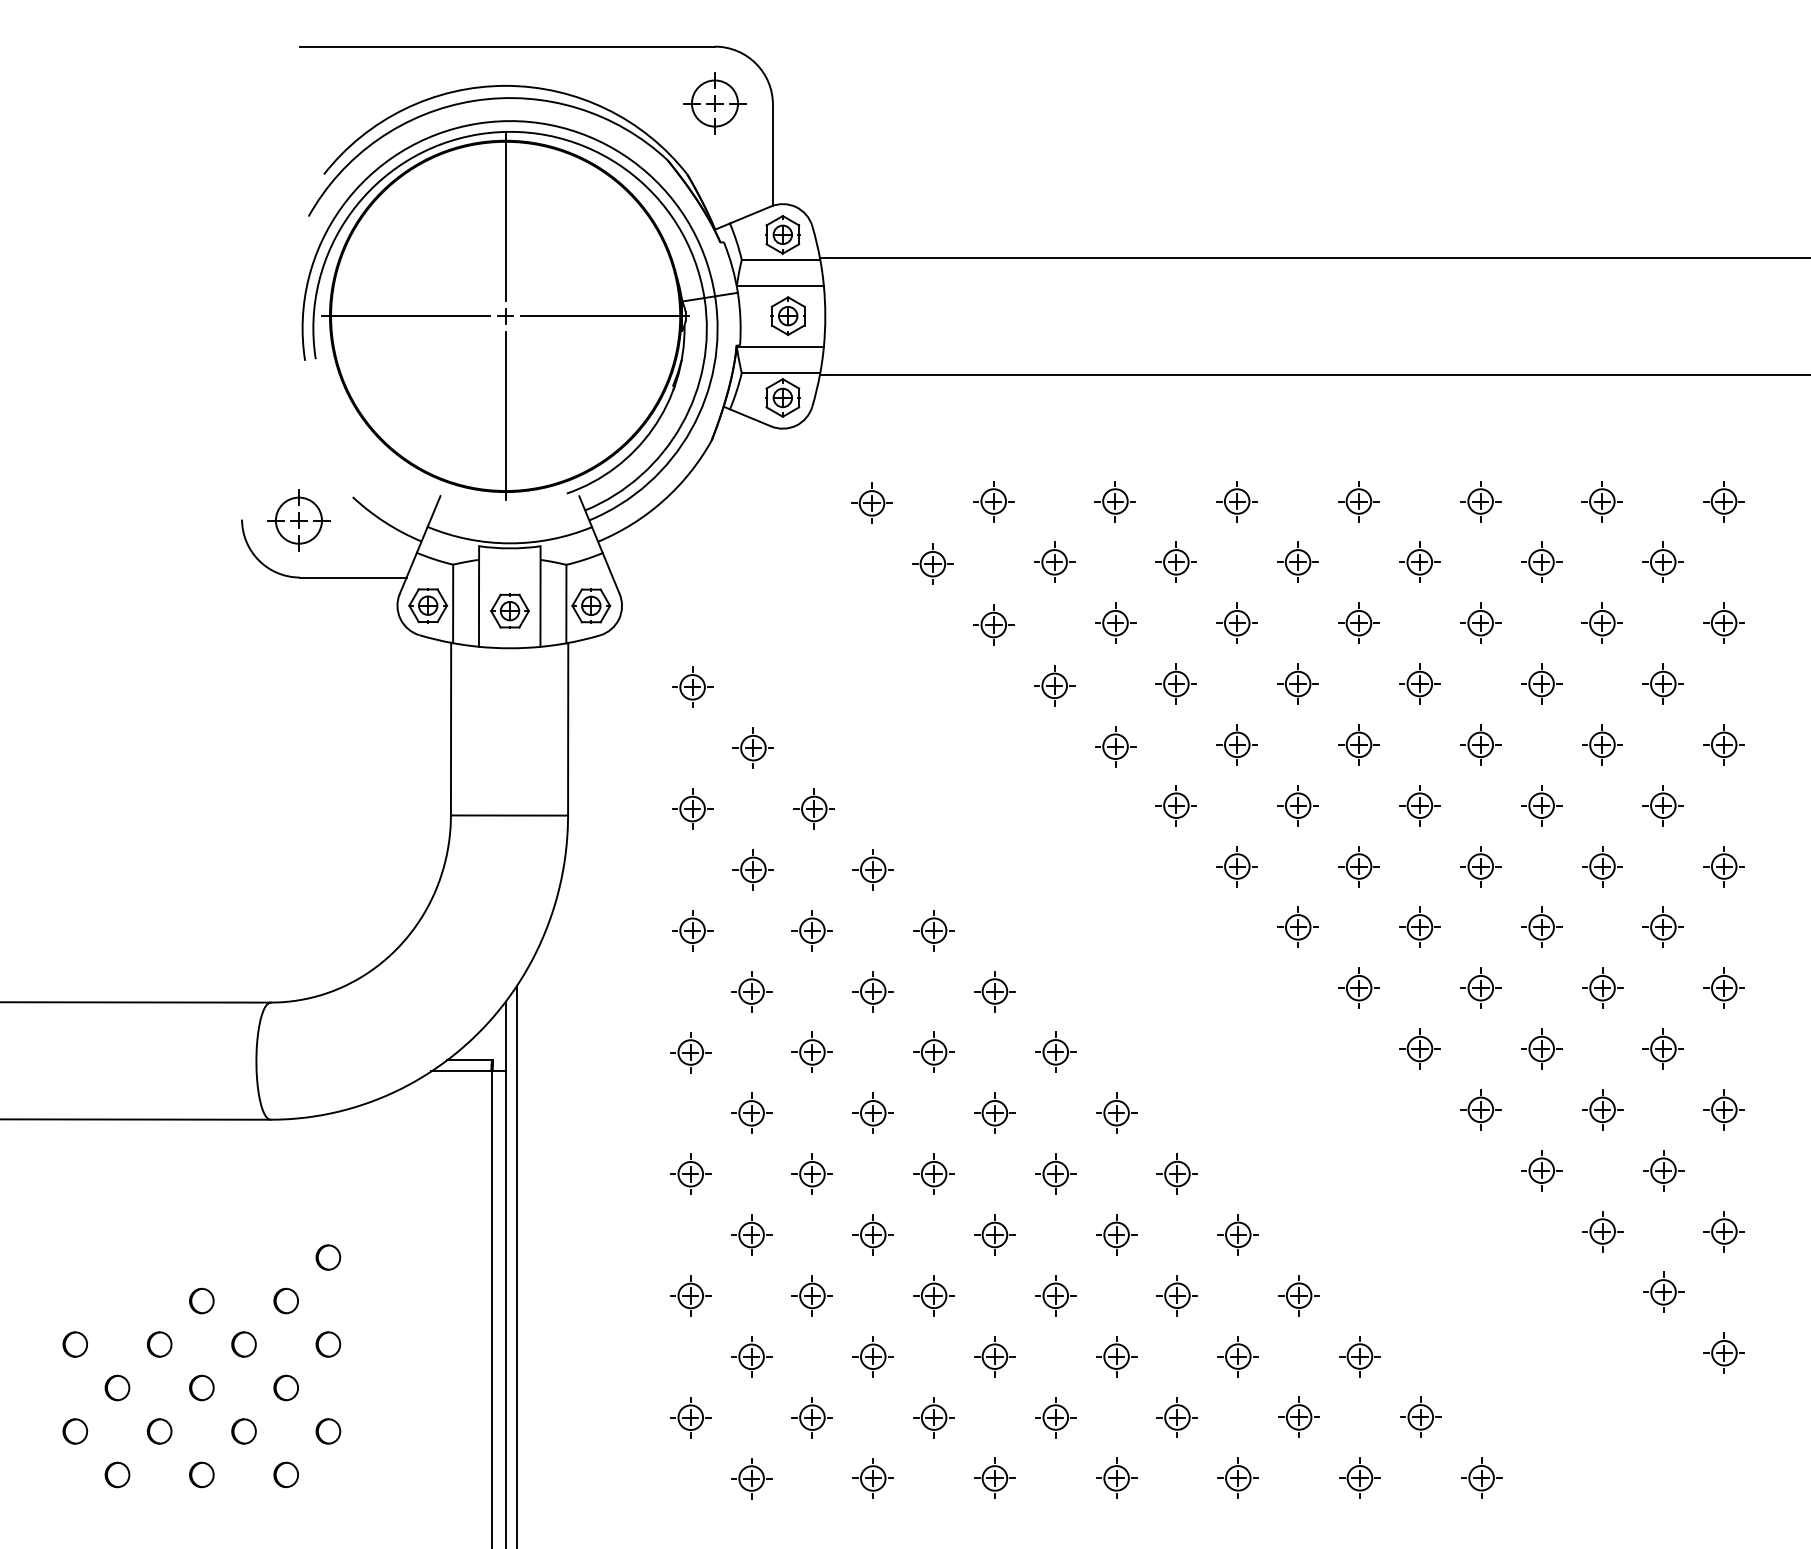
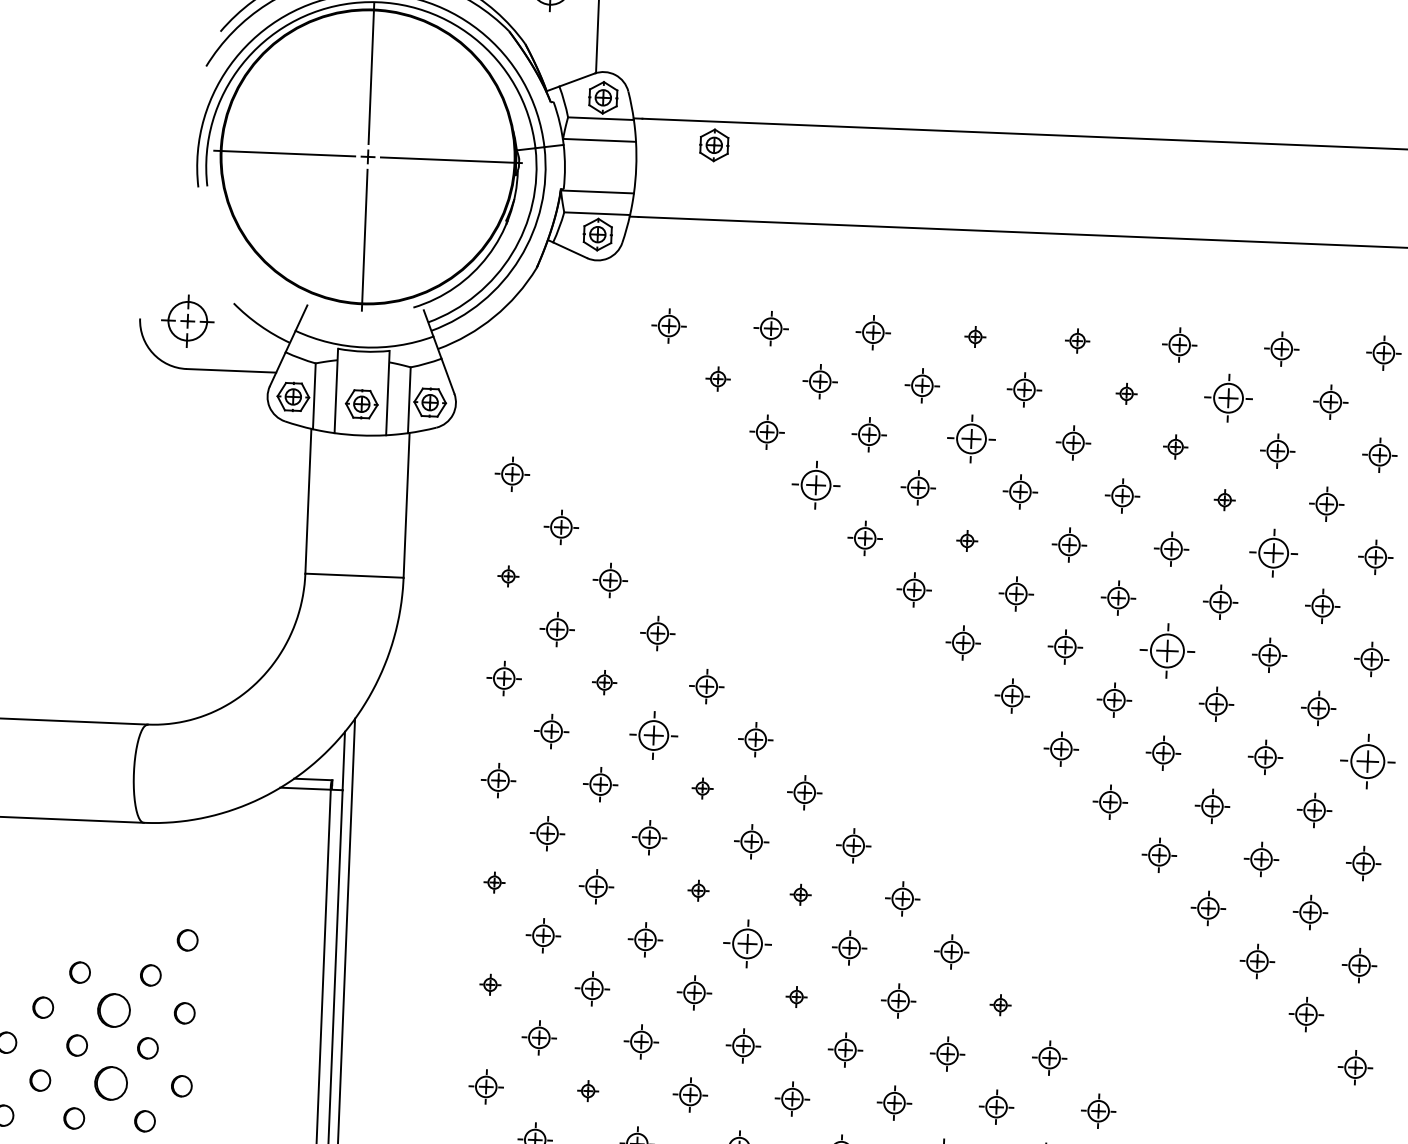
part: (787, 315) -> (713, 144), moved
part: (1236, 501) -> (974, 336), size x0.6
part: (1358, 501) -> (1077, 340), size x0.7
part: (1419, 561) -> (1126, 393), size x0.6
part: (1541, 561) -> (1228, 397), size x1.4
part: (932, 563) -> (717, 378), size x0.7
part: (1236, 622) -> (970, 438), size x1.4
part: (1480, 622) -> (1175, 446), size x0.7
part: (1541, 683) -> (1224, 499), size x0.6
part: (1054, 685) -> (816, 485), size x1.4
part: (1236, 744) -> (966, 540), size x0.6
part: (1602, 744) -> (1273, 552), size x1.4
part: (692, 808) -> (508, 575), size x0.6
part: (1480, 866) -> (1167, 651), size x1.6
part: (811, 930) -> (603, 682), size x0.7
part: (1723, 987) -> (1367, 760), size x1.6
part: (872, 991) -> (653, 735), size x1.4
part: (933, 1051) -> (702, 787), size x0.6
part: (690, 1173) -> (494, 882), size x0.6
part: (933, 1173) -> (698, 890), size x0.6
part: (1055, 1173) -> (800, 894), size x0.6
part: (994, 1234) -> (747, 943), size x1.4
part: (690, 1295) -> (490, 984), size x0.6
part: (1055, 1295) -> (796, 996), size x0.6
part: (1298, 1295) -> (1000, 1004), size x0.6
part: (243, 1344) -> (113, 1010), size x1.6
part: (811, 1417) -> (587, 1090), size x0.6
part: (243, 1431) -> (110, 1083), size x1.6

